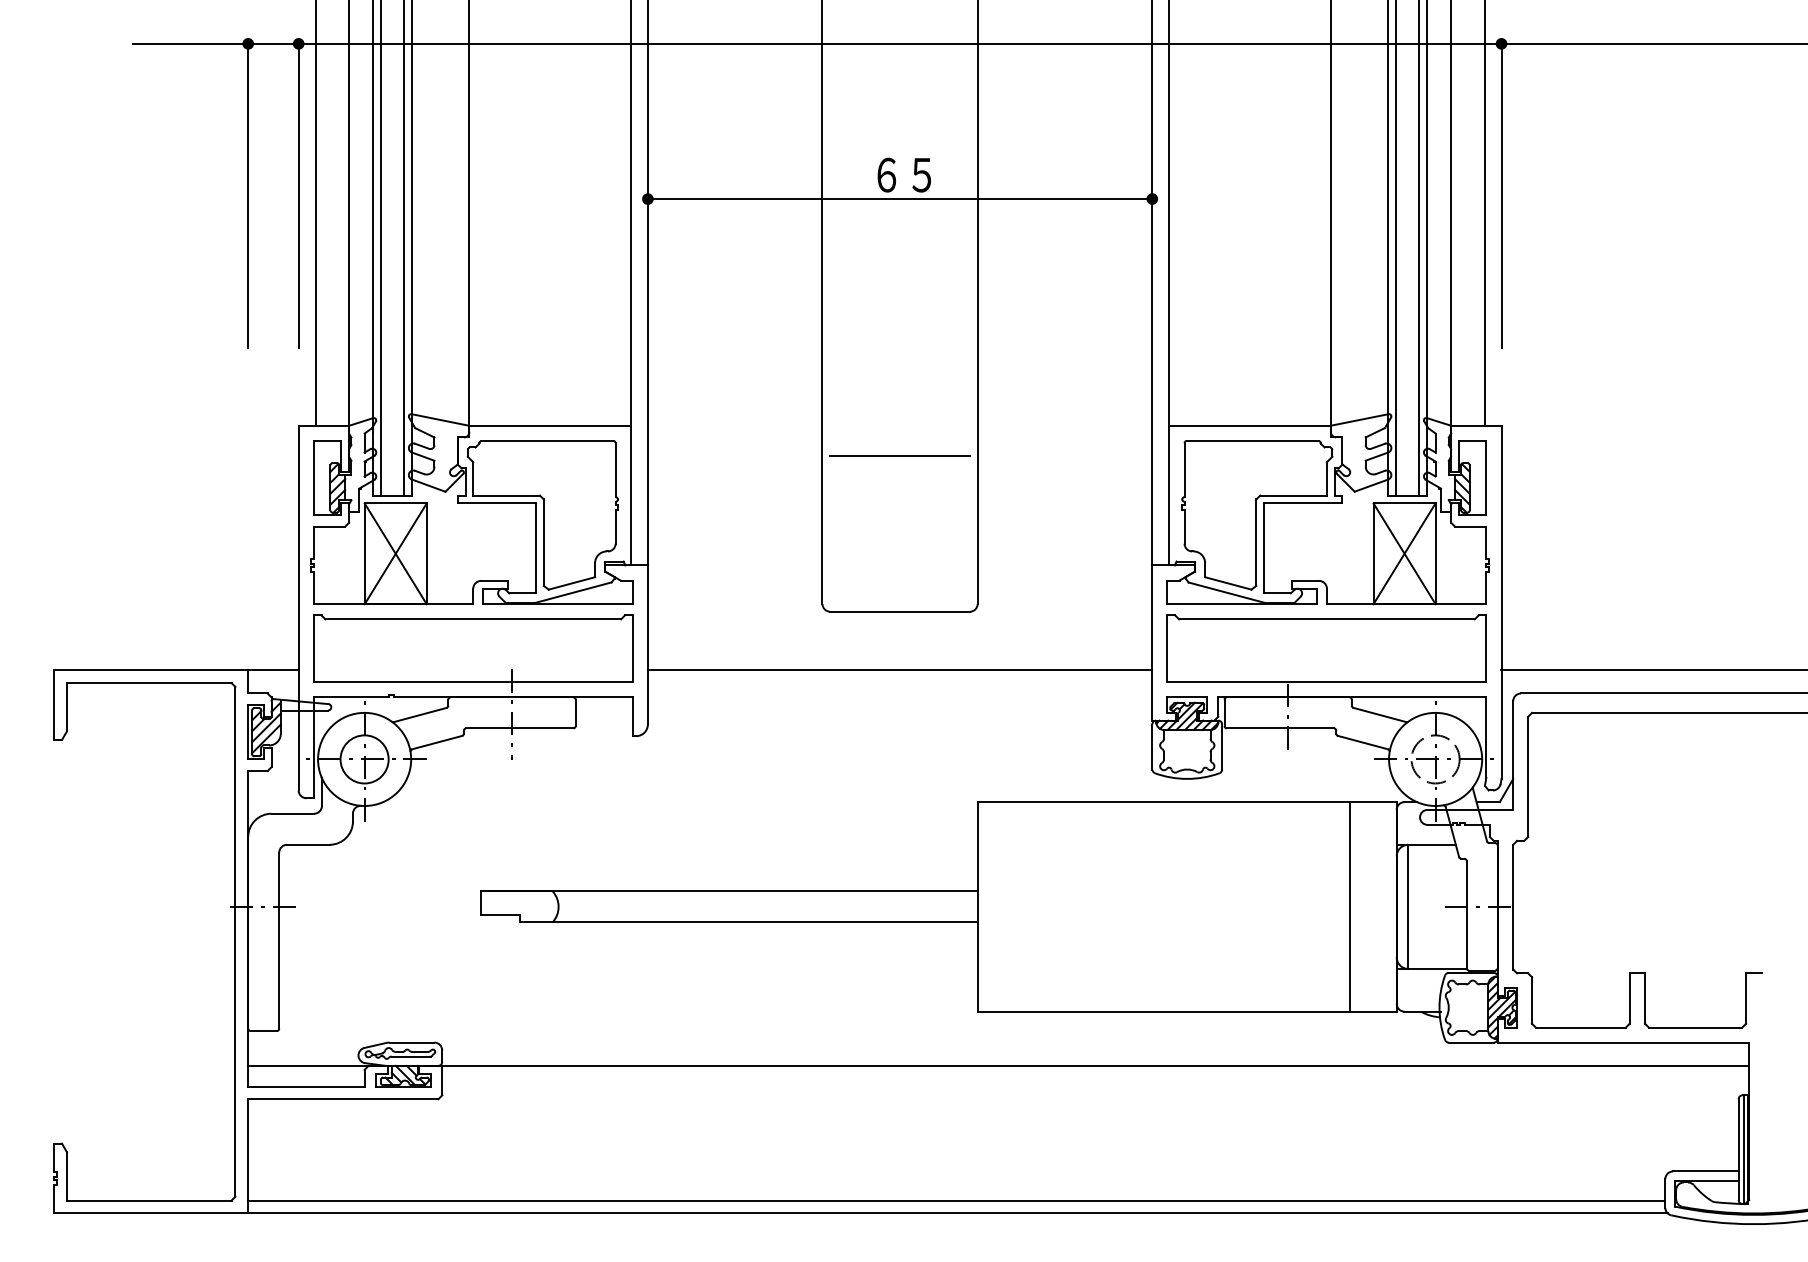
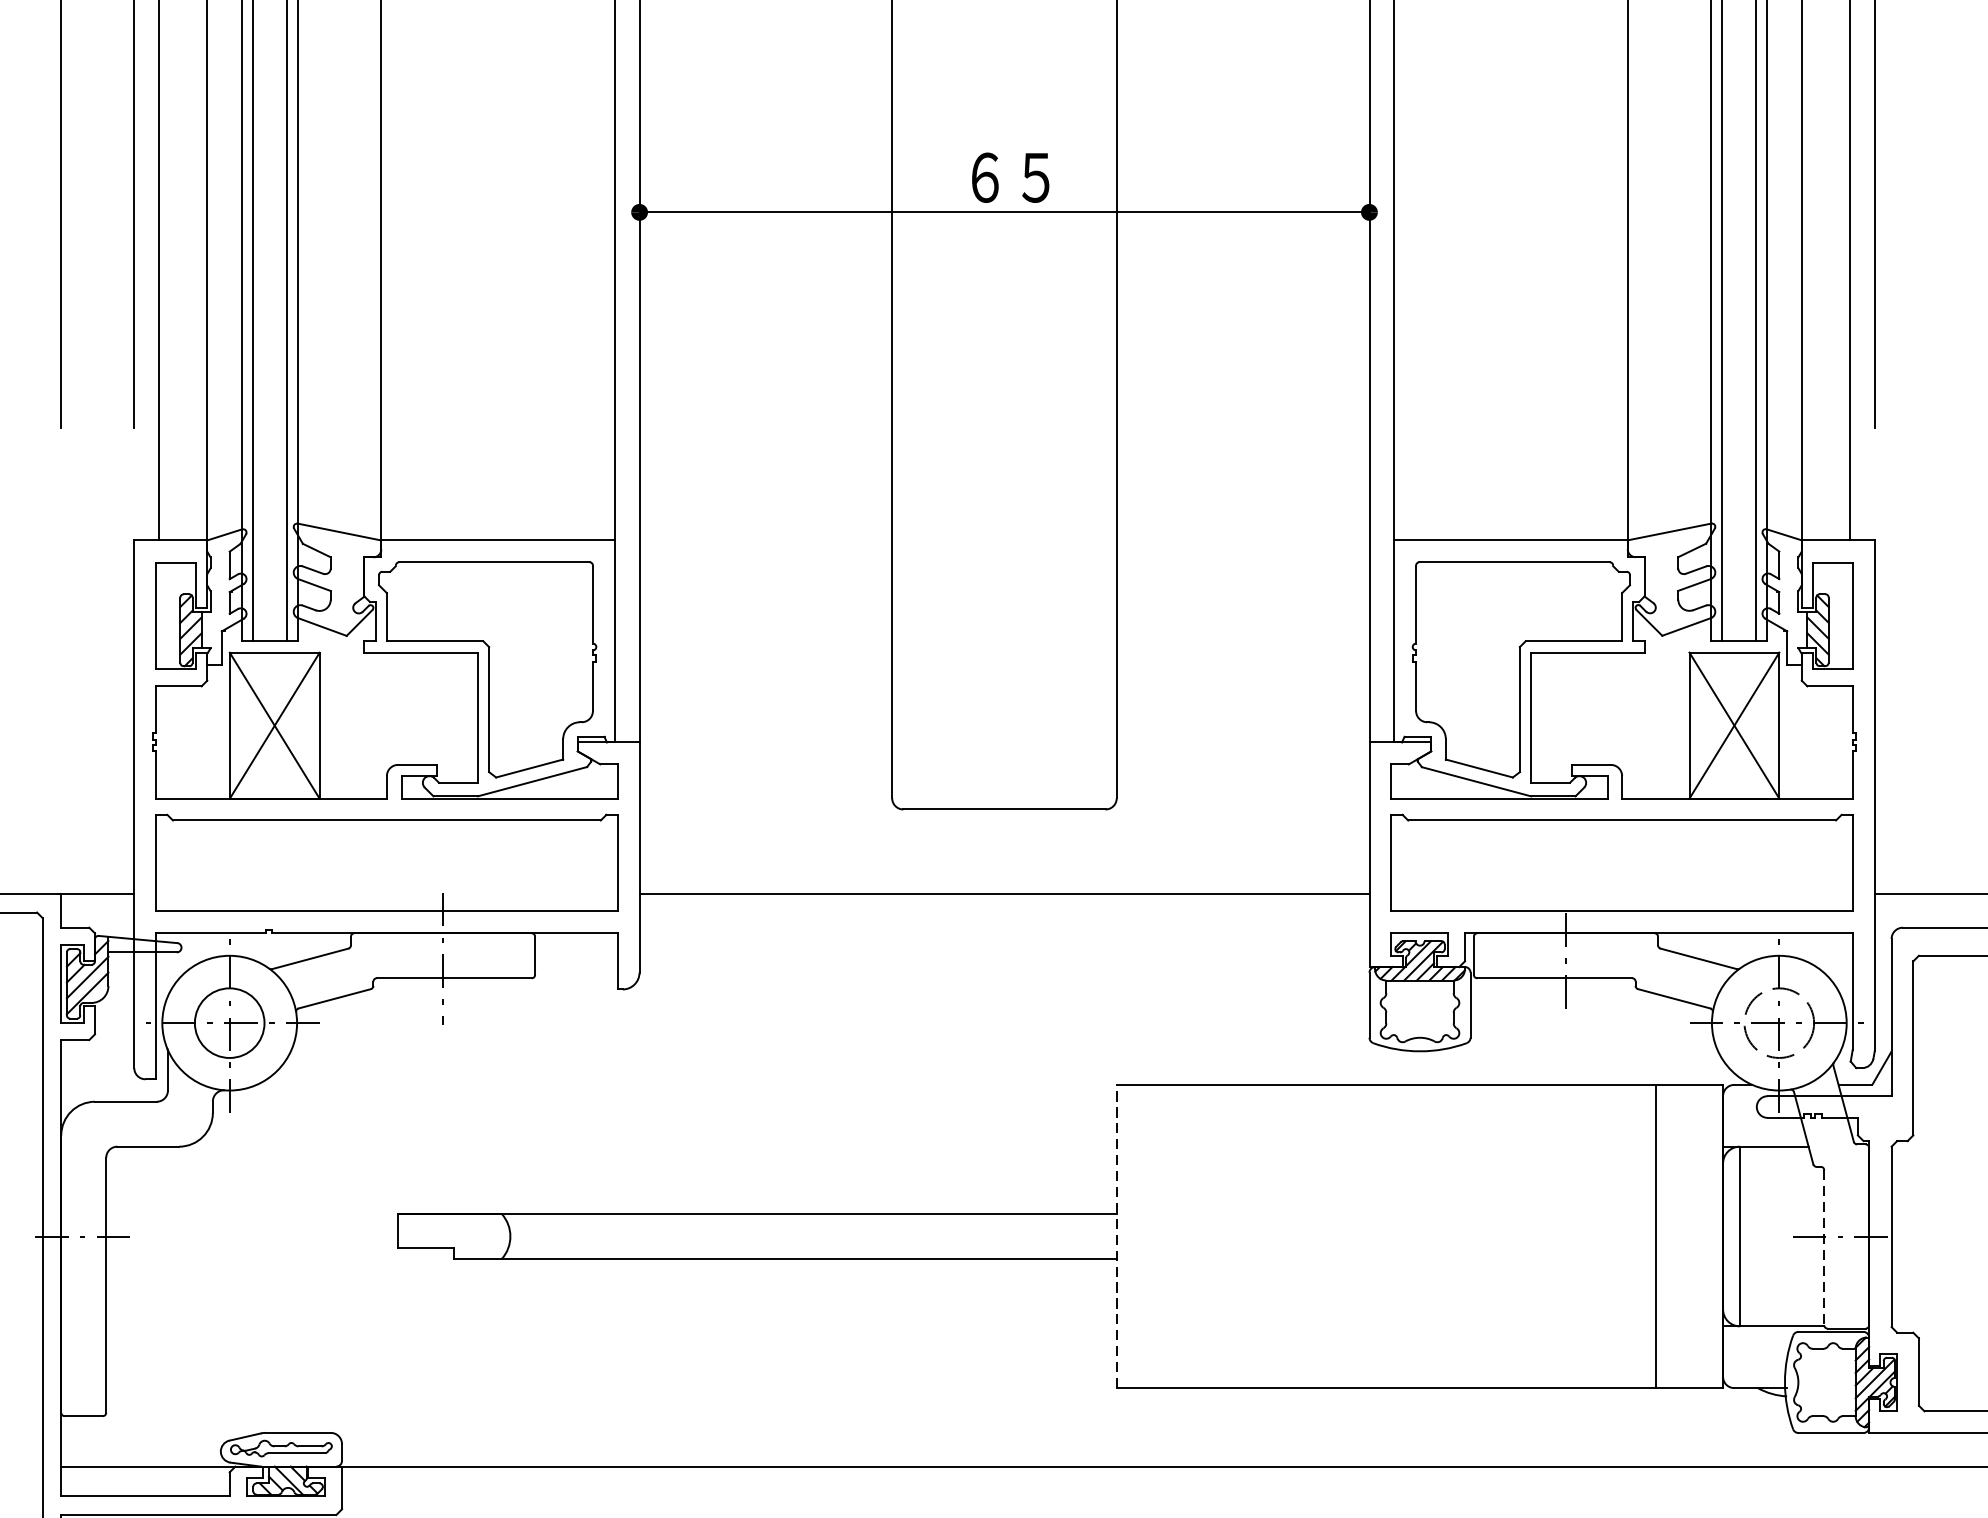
line: (899, 456) -> (1003, 584), removed
line: (977, 906) -> (1116, 1235), solid -> dashed
line: (1466, 914) -> (1824, 1247), solid -> dashed

